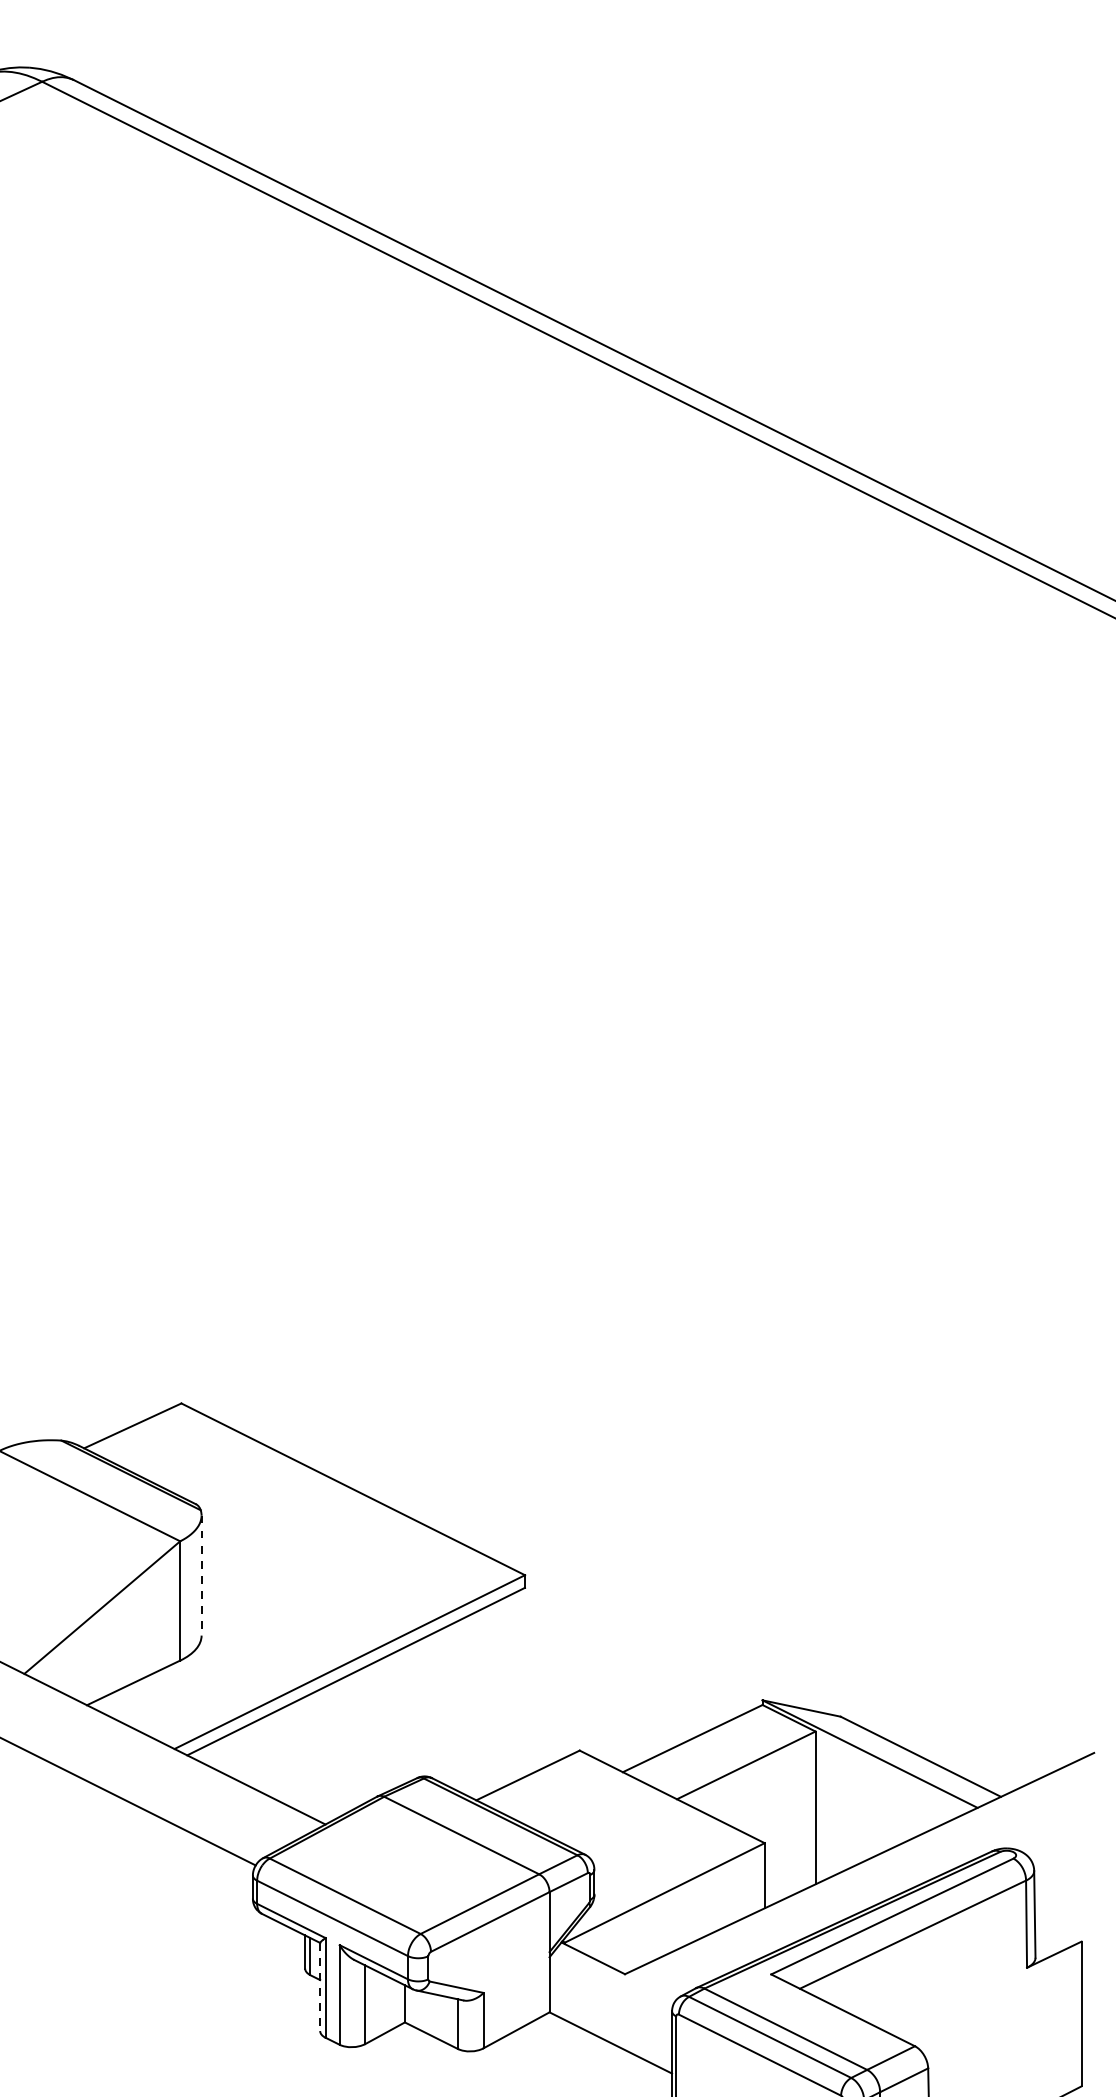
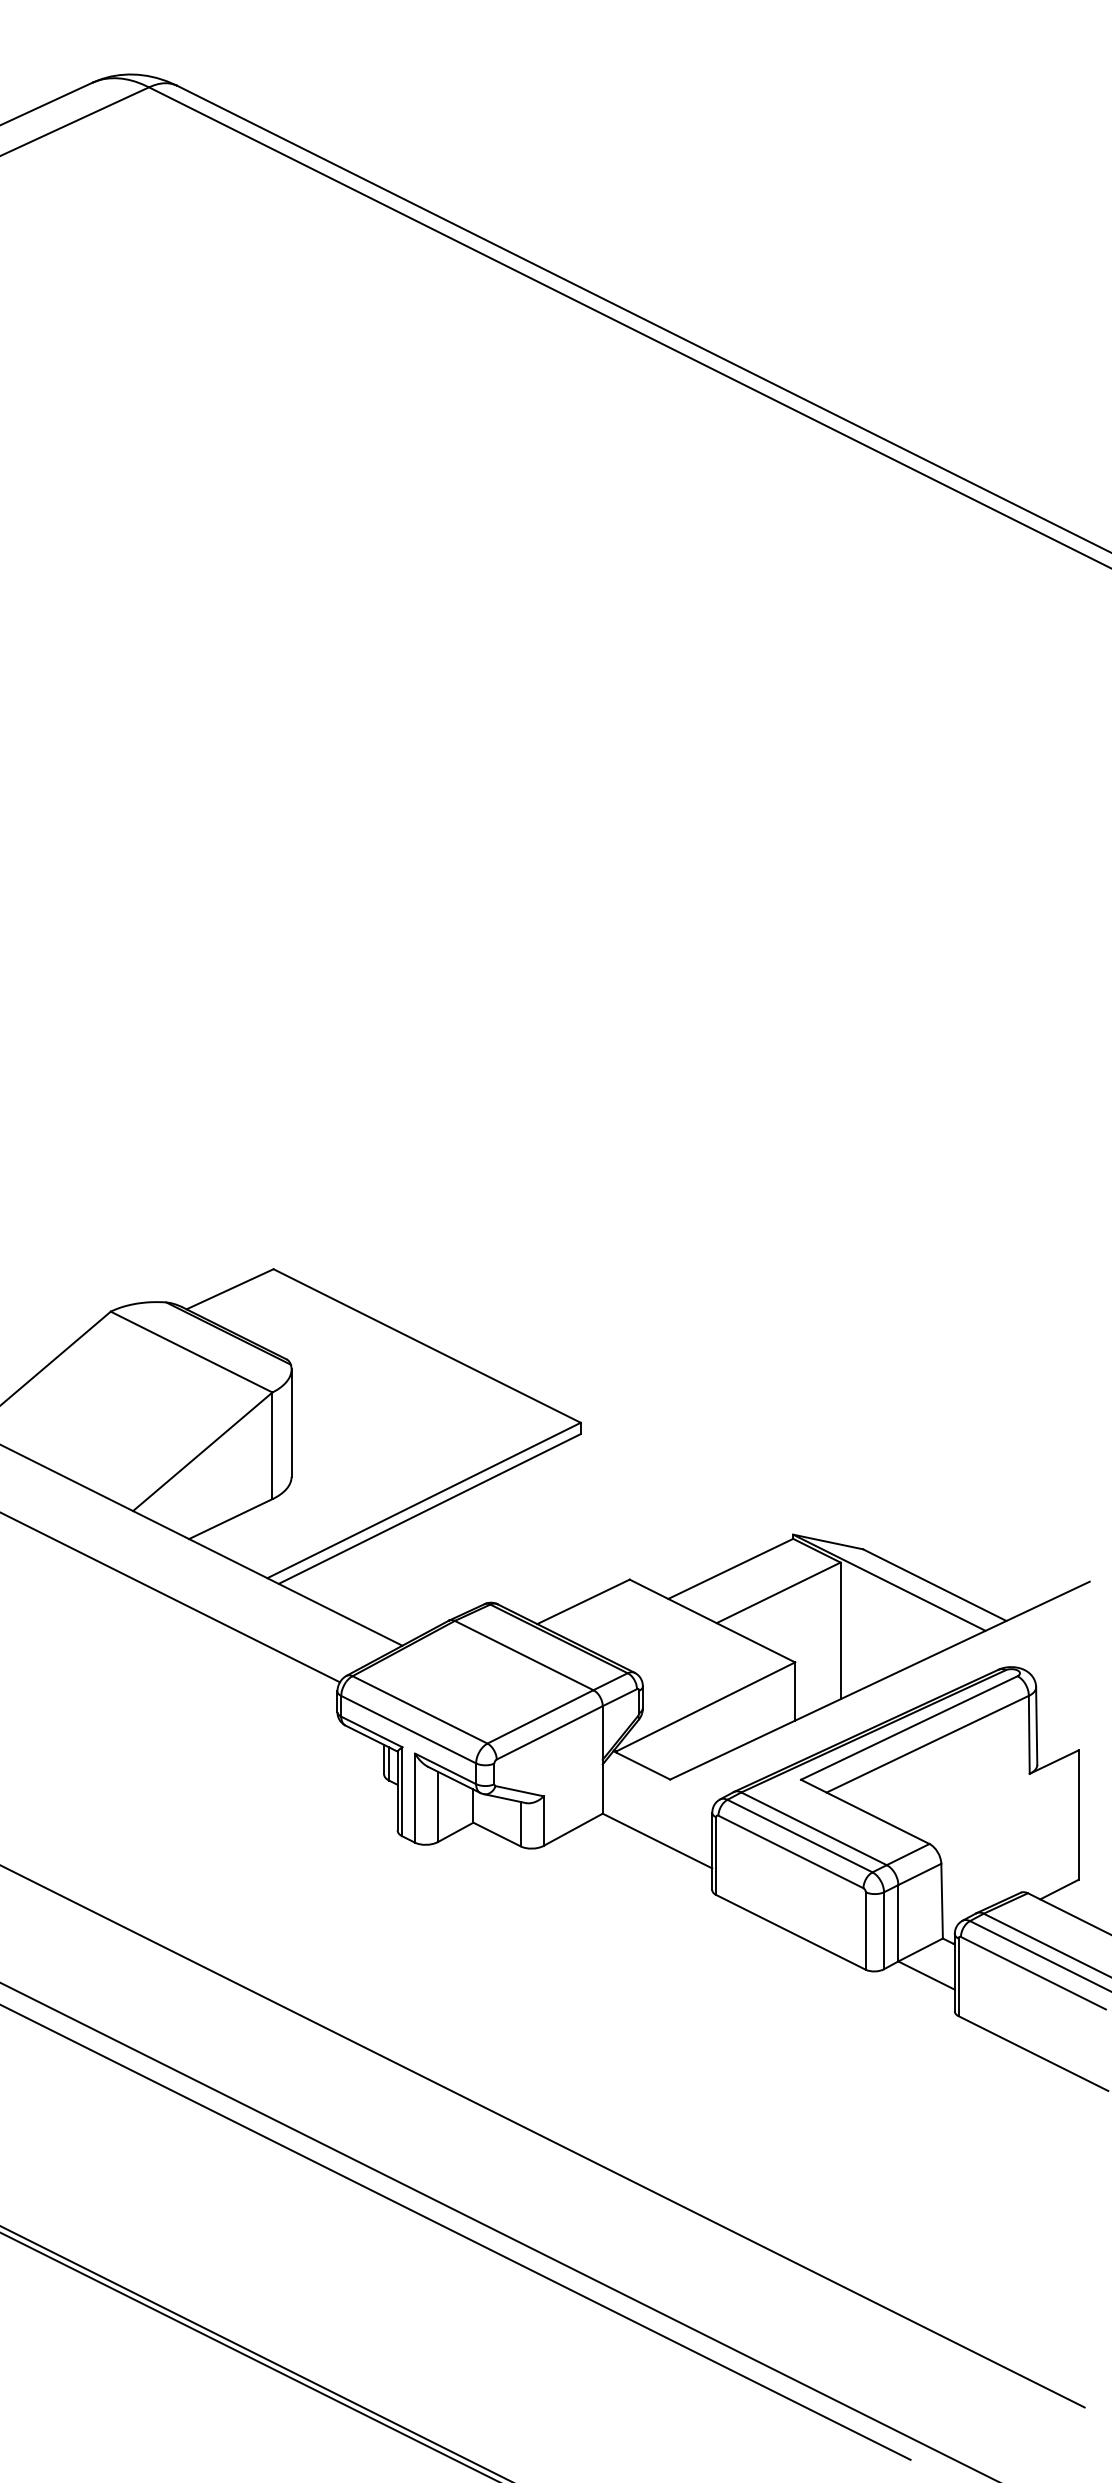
line: (201, 1576) -> (291, 1423), dashed -> solid
line: (320, 1987) -> (397, 1791), dashed -> solid

